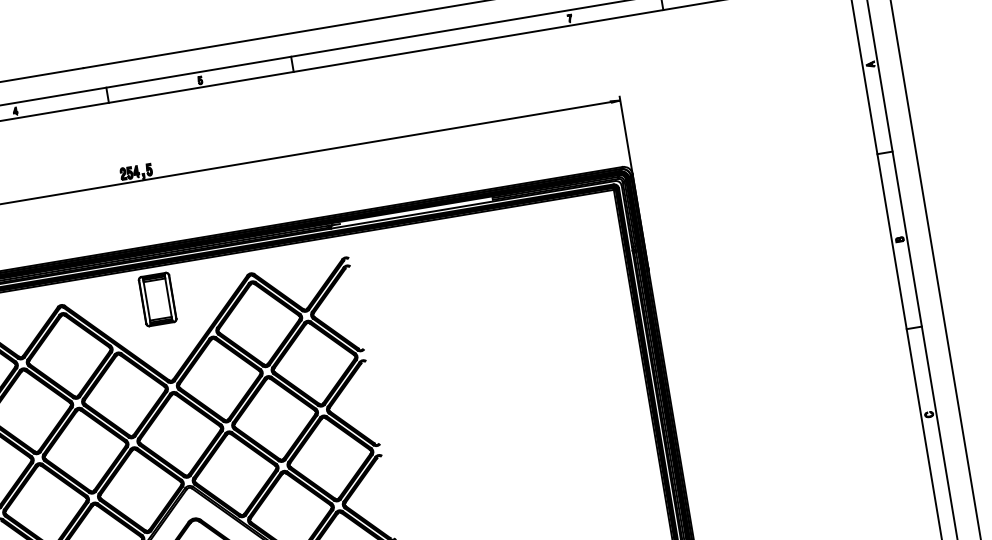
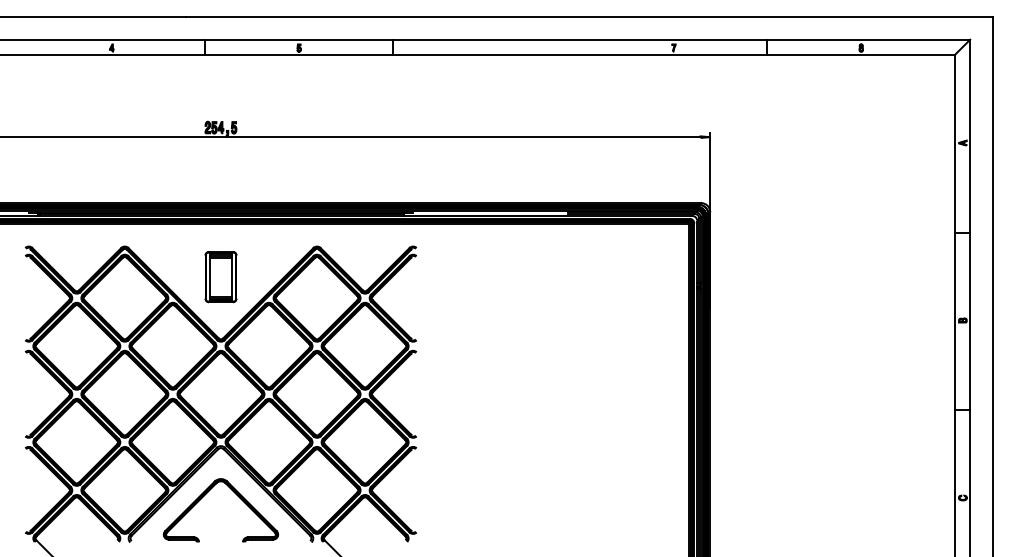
part: (157, 300) -> (220, 277), moved

